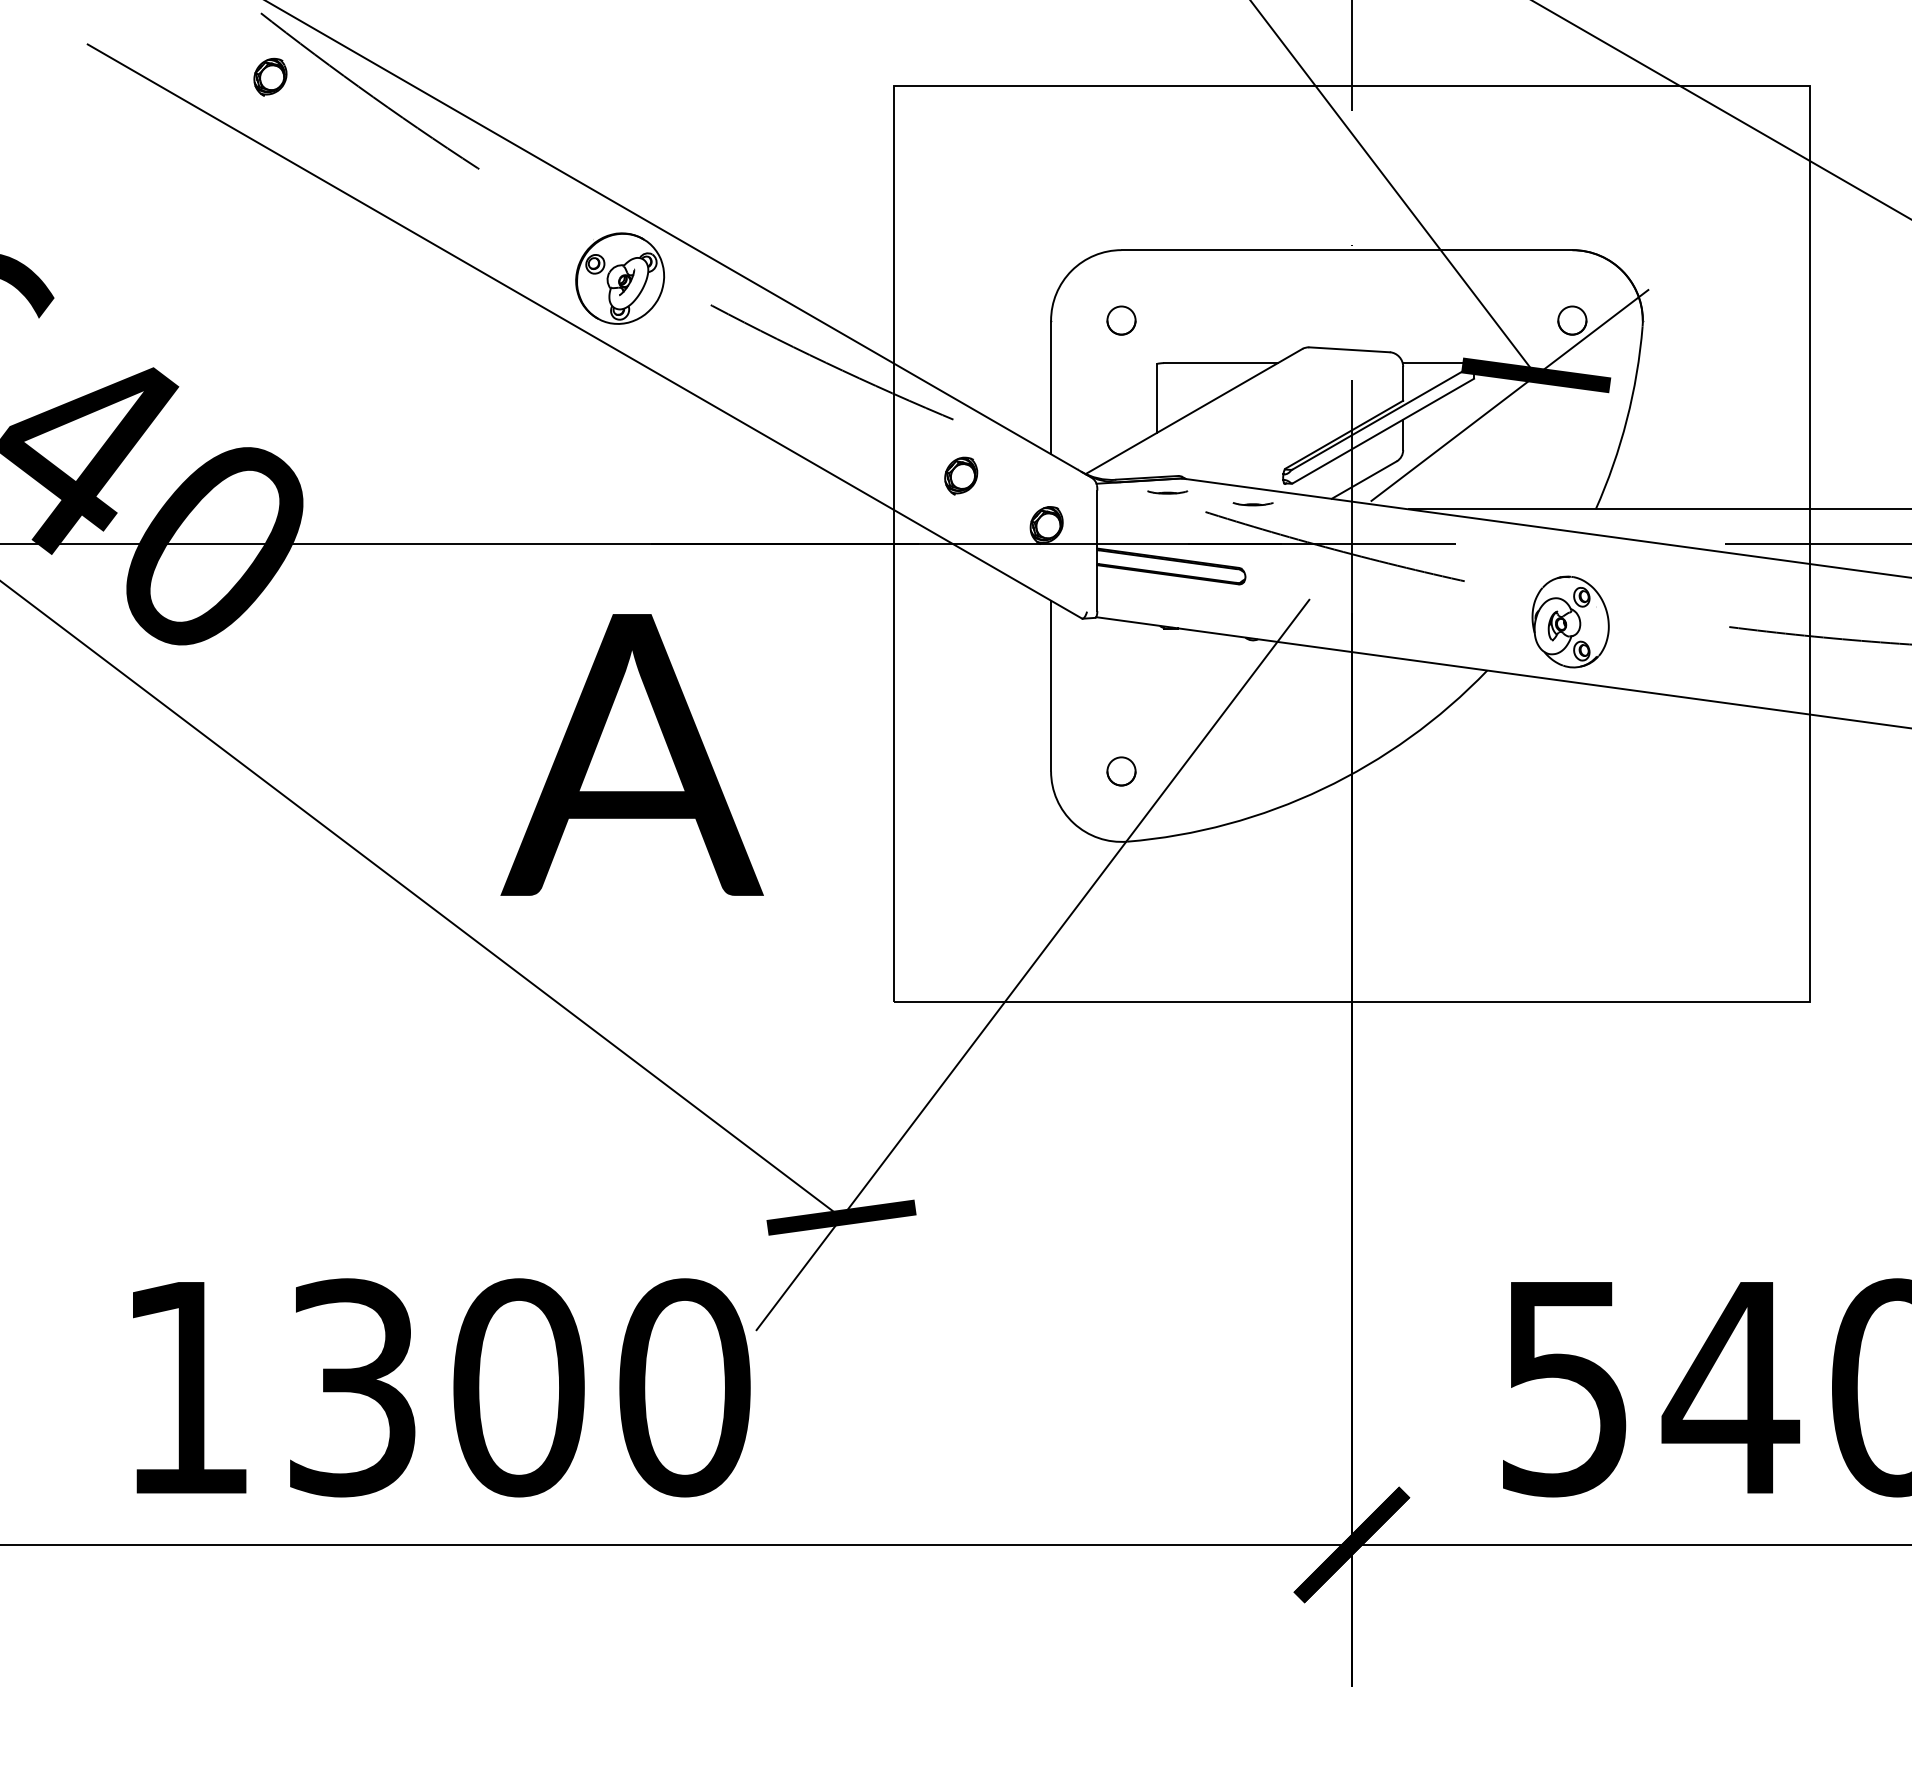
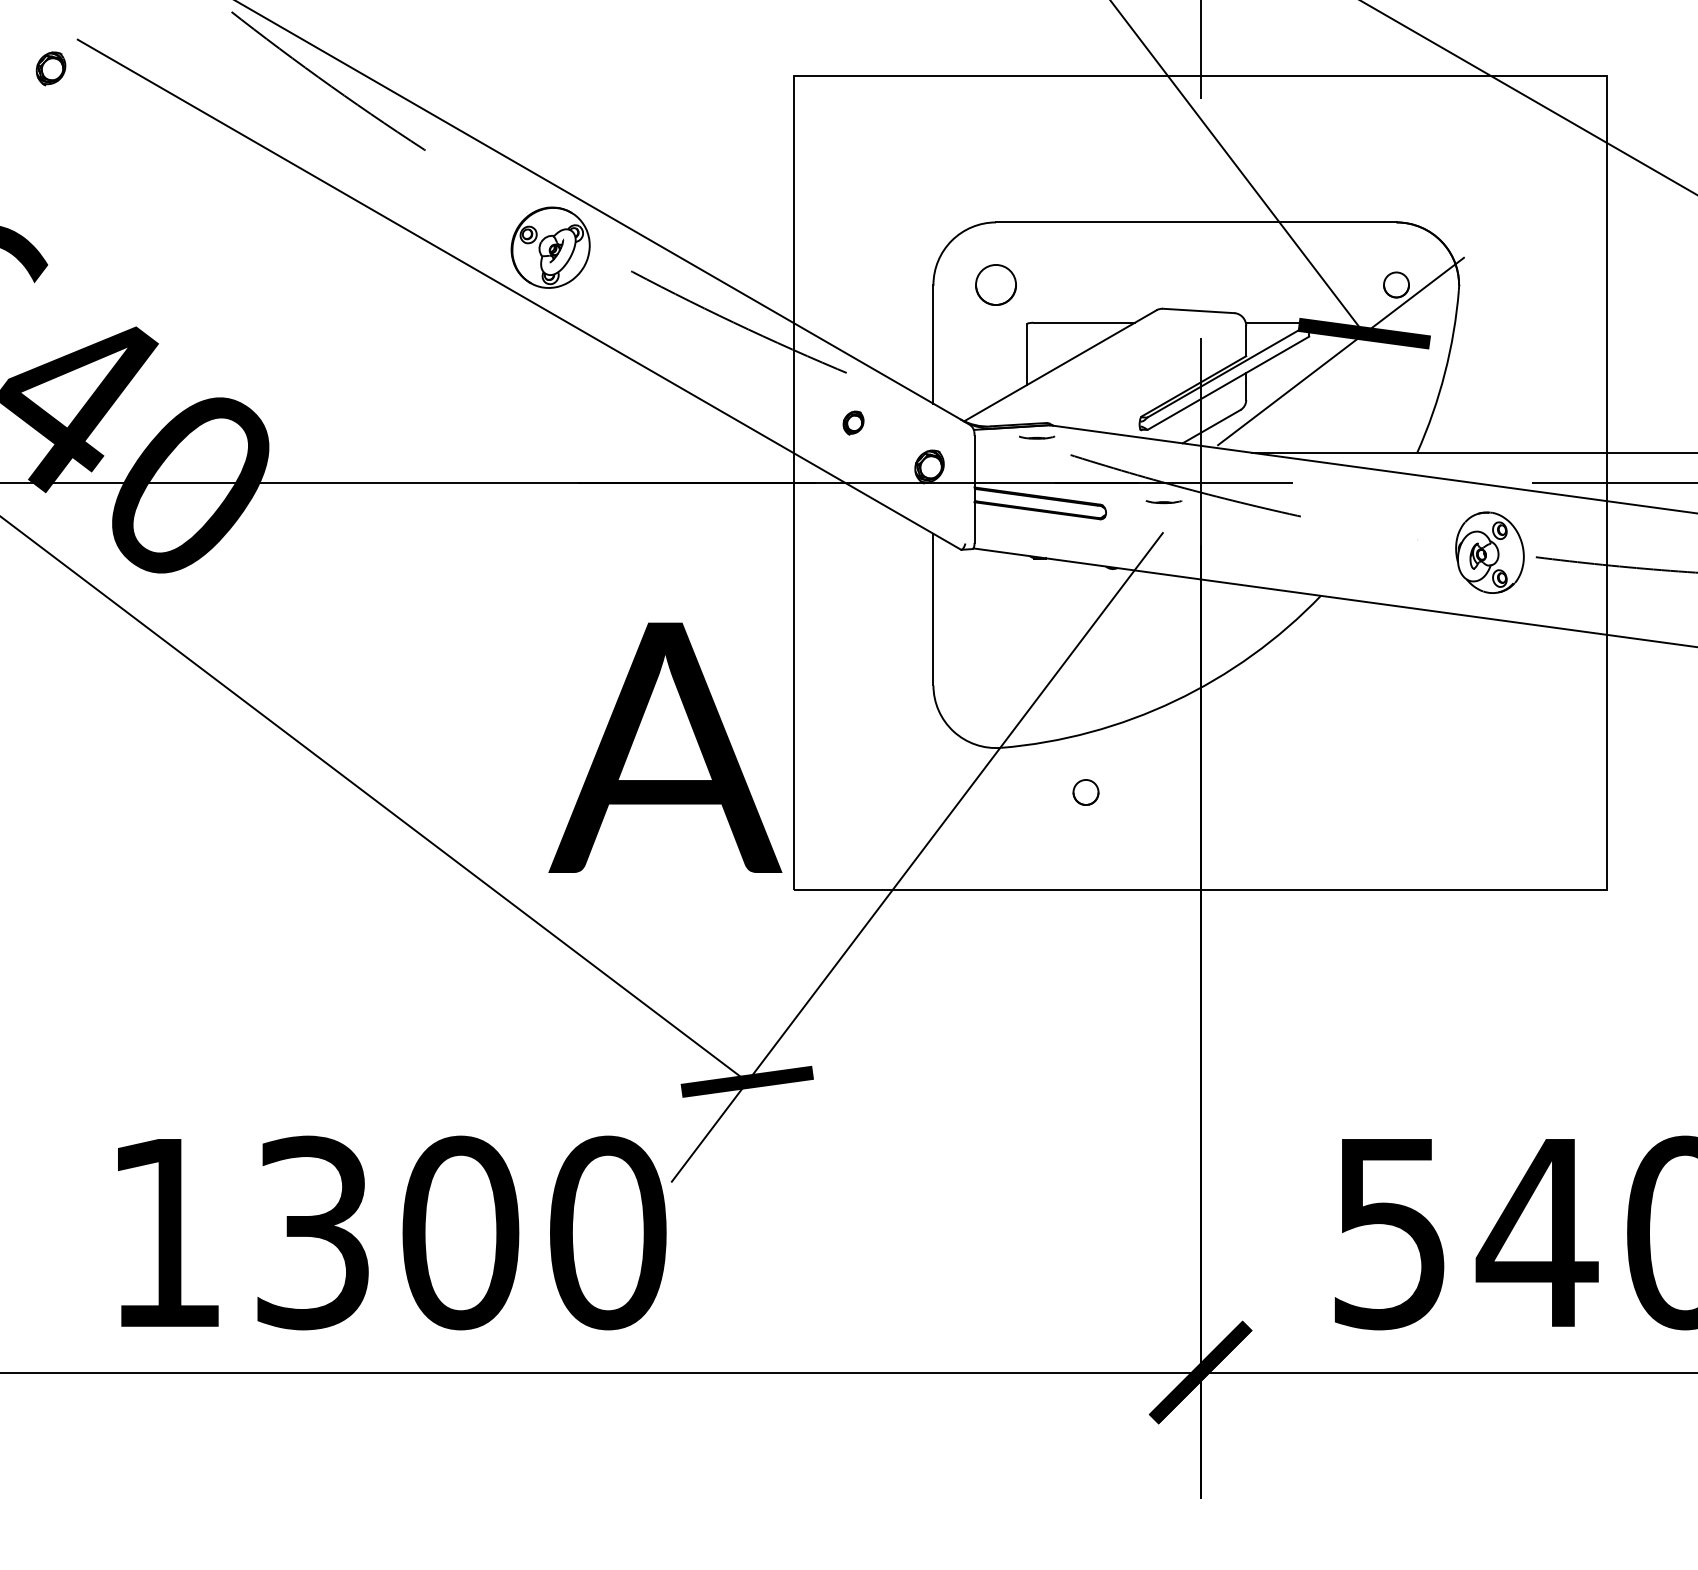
part: (269, 76) -> (50, 68), moved
circle: (1120, 320) -> (995, 284), size x1.6
part: (961, 475) -> (853, 422), size x0.7
part: (1252, 504) -> (1163, 502), moved
part: (1570, 621) -> (1489, 552), moved
text: (632, 754) -> (665, 747), moved
circle: (1120, 771) -> (1085, 792), moved

